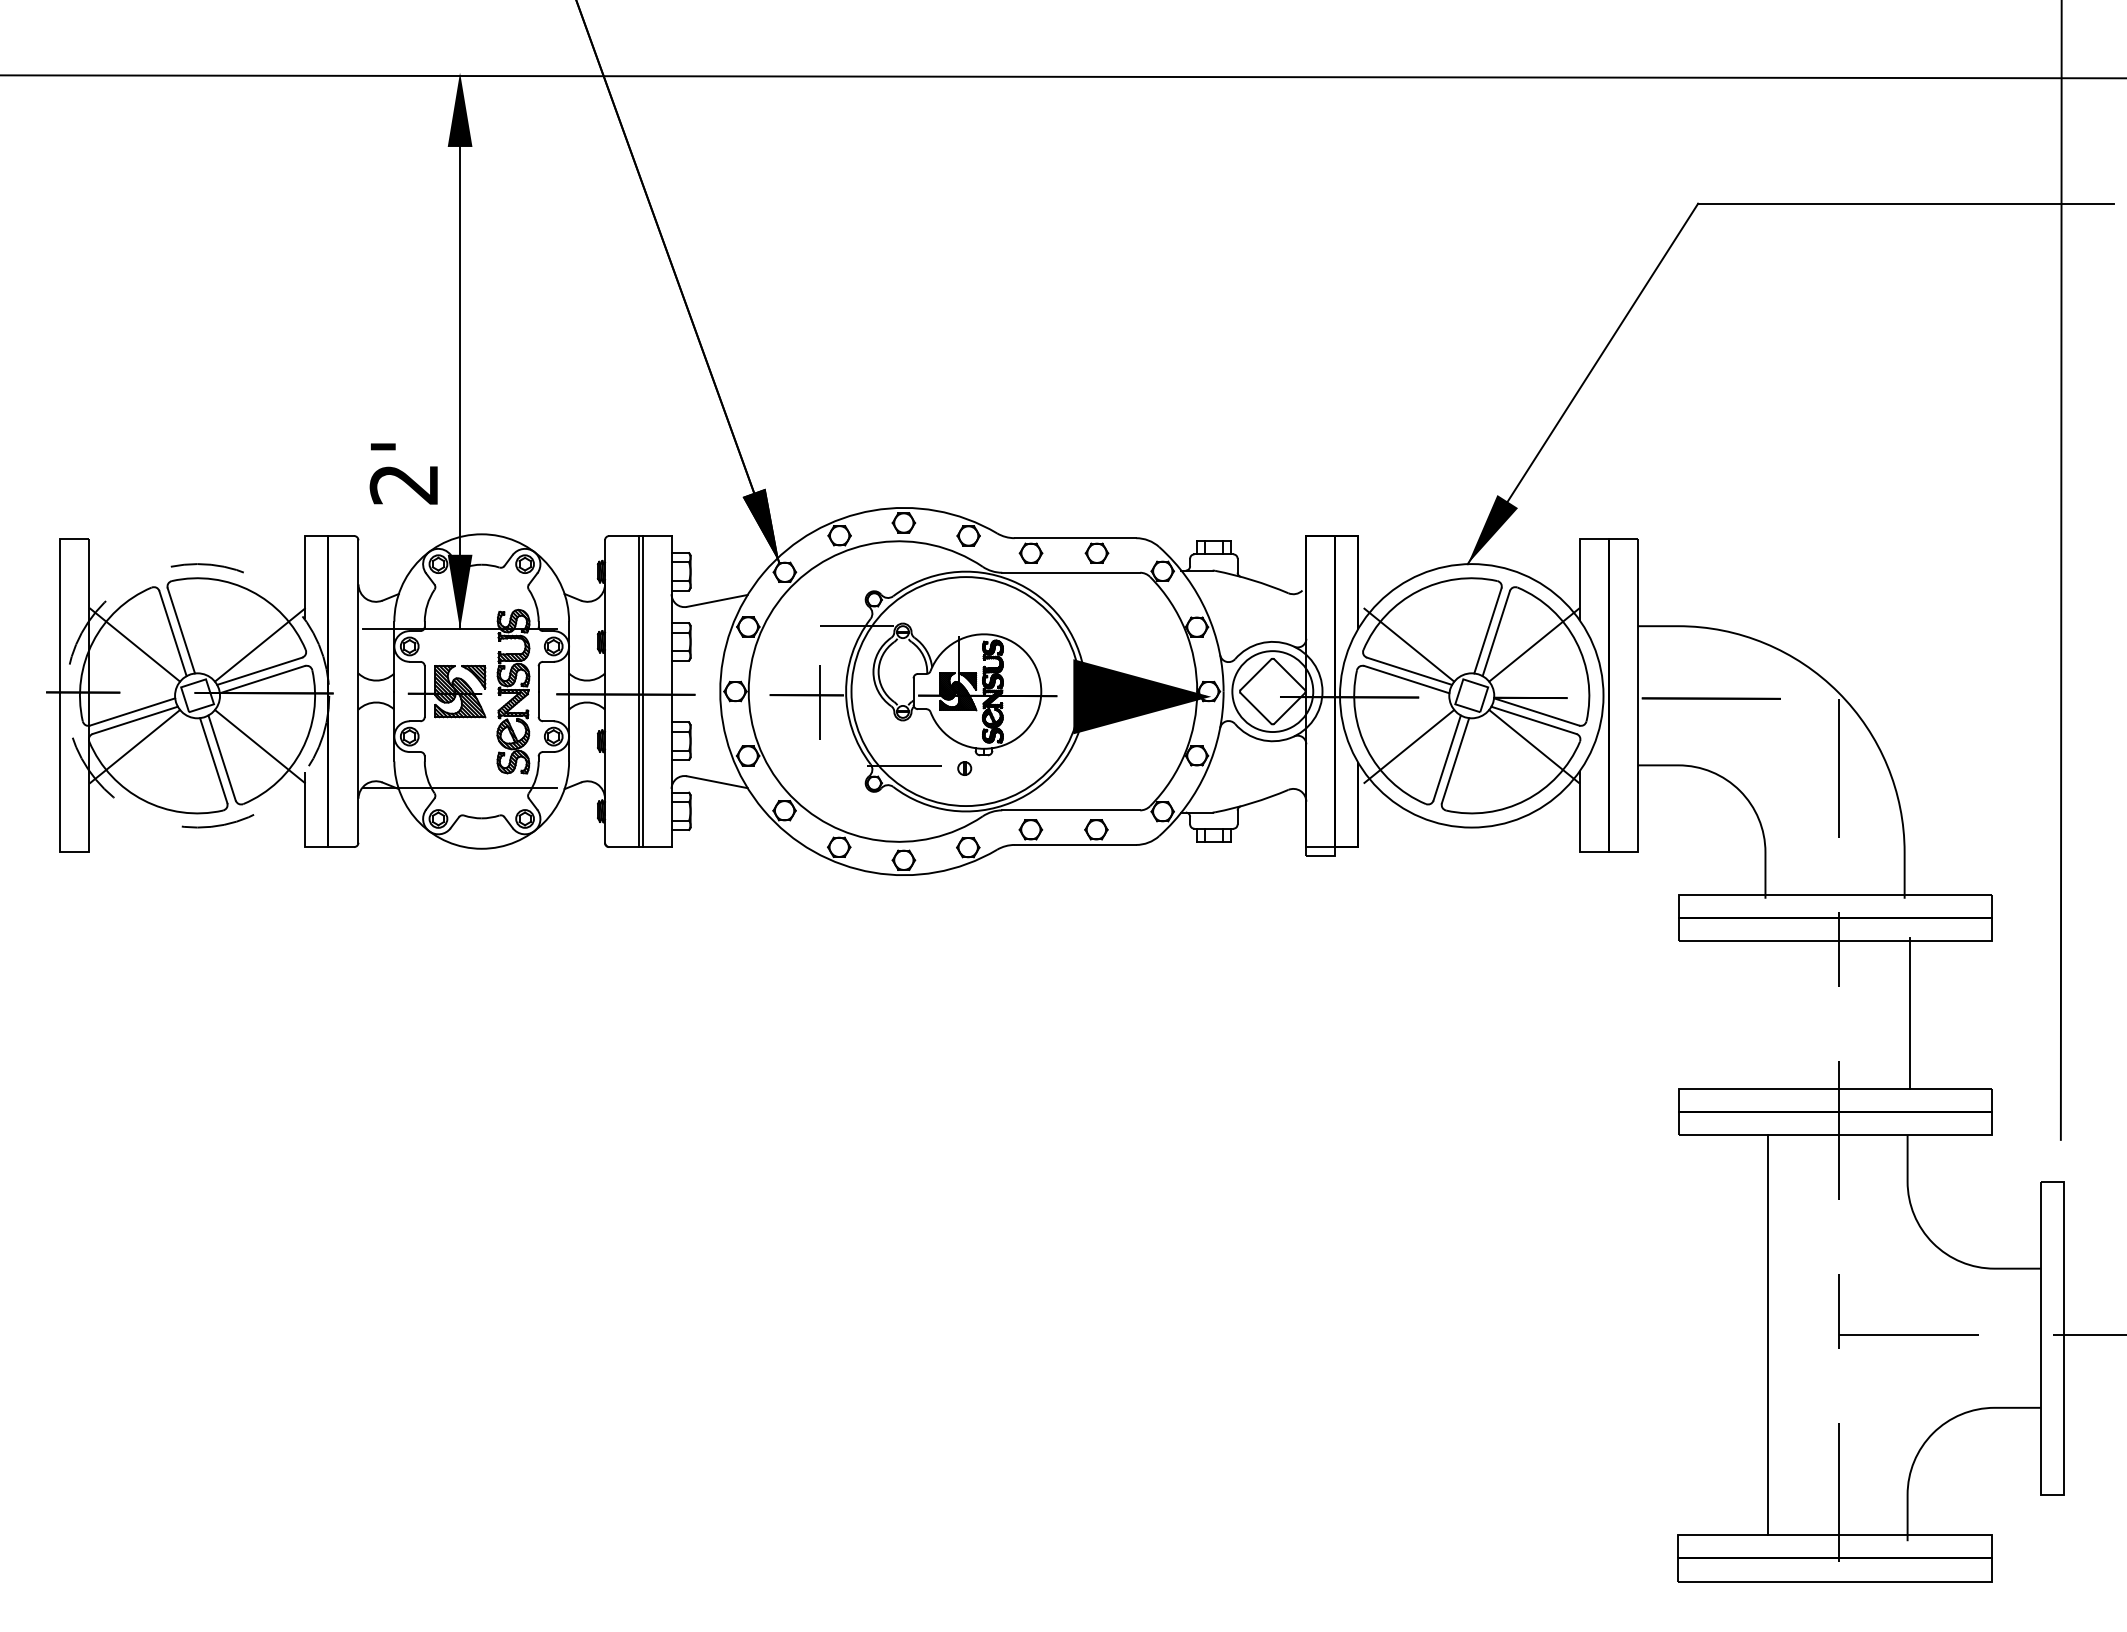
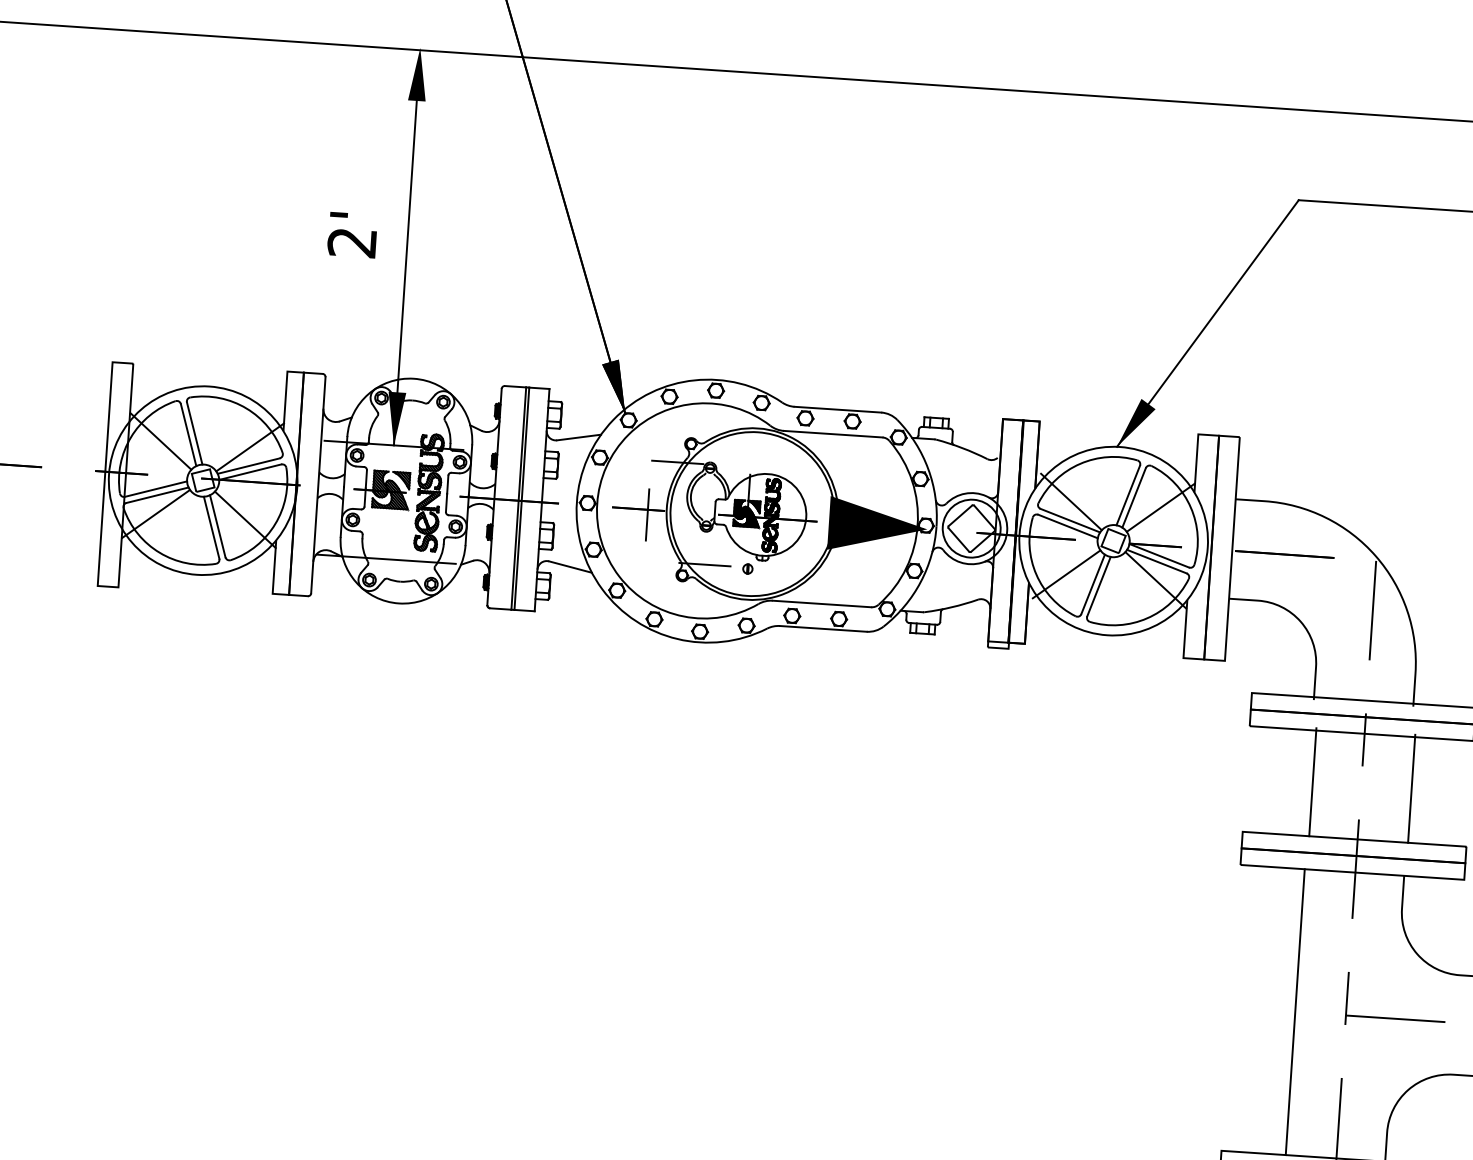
text: (403, 473) -> (352, 234), moved
circle: (197, 695) -> (203, 480), dashed -> solid
line: (1771, 1012) -> (1312, 781), added

